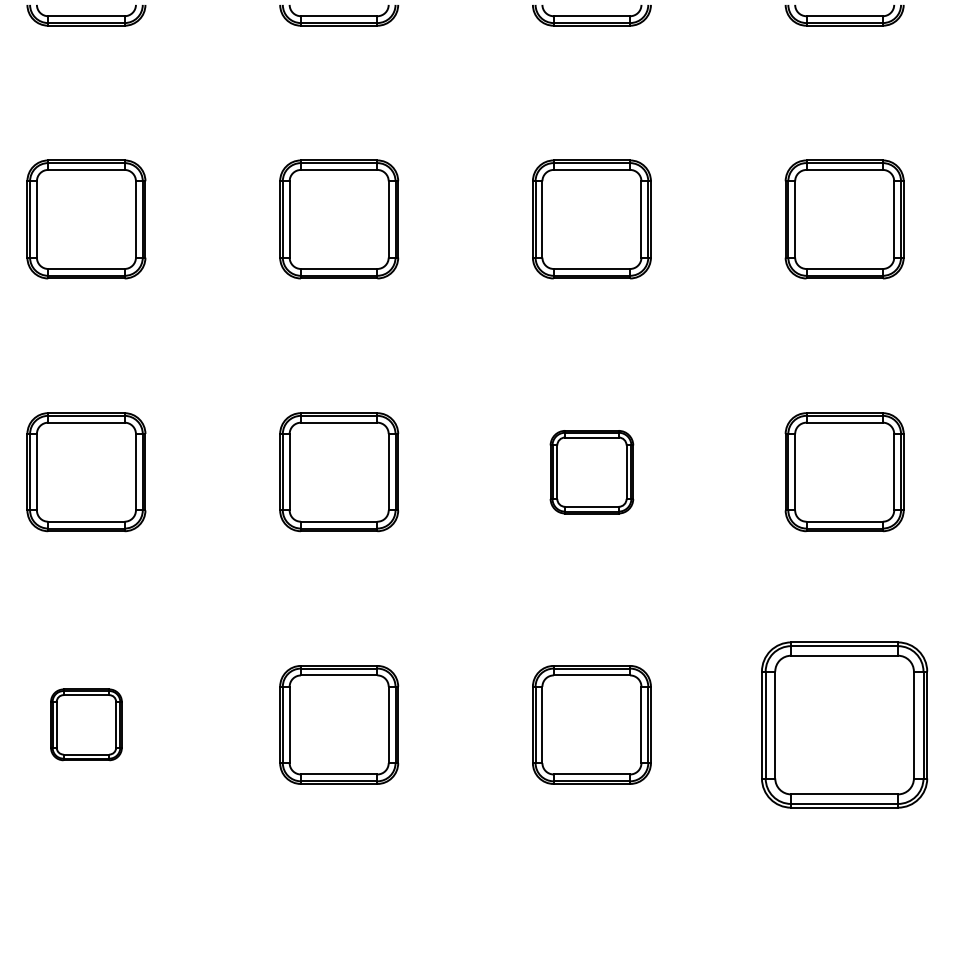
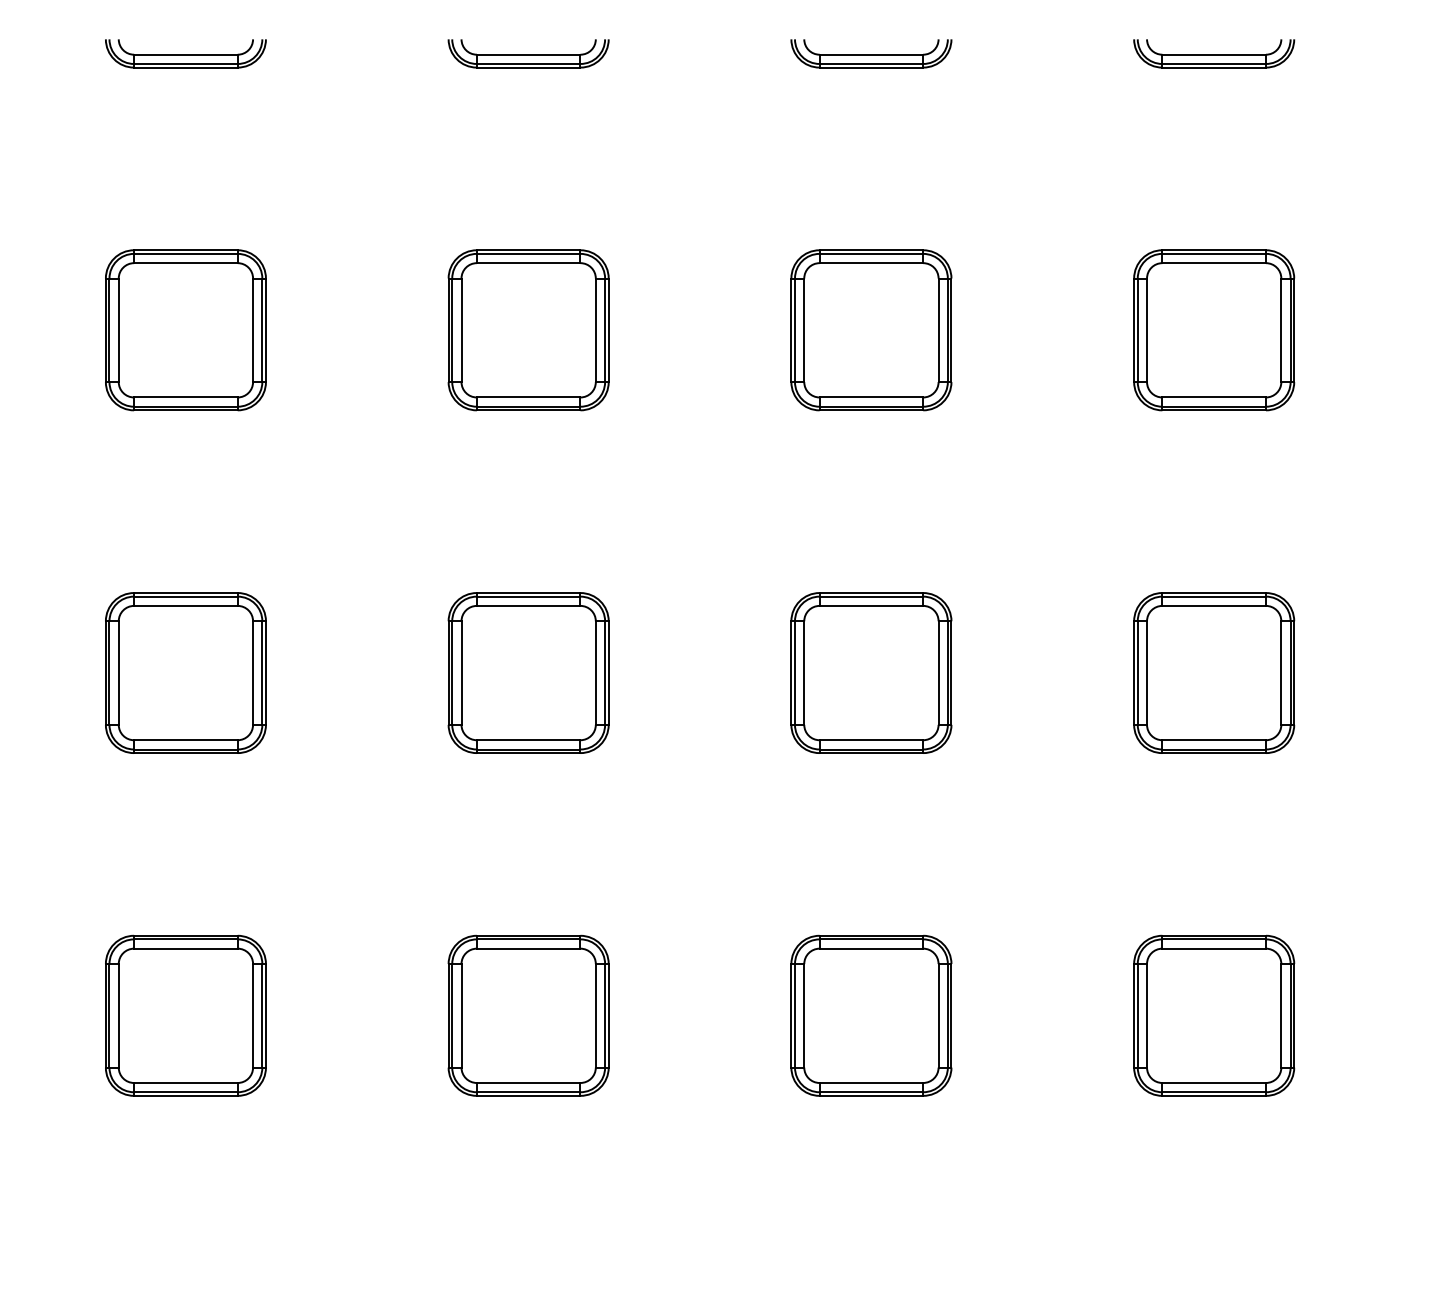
part: (591, 471) -> (871, 672), size x1.43
part: (86, 724) -> (185, 1015), size x1.67
part: (844, 724) -> (1214, 1015), size x0.71

